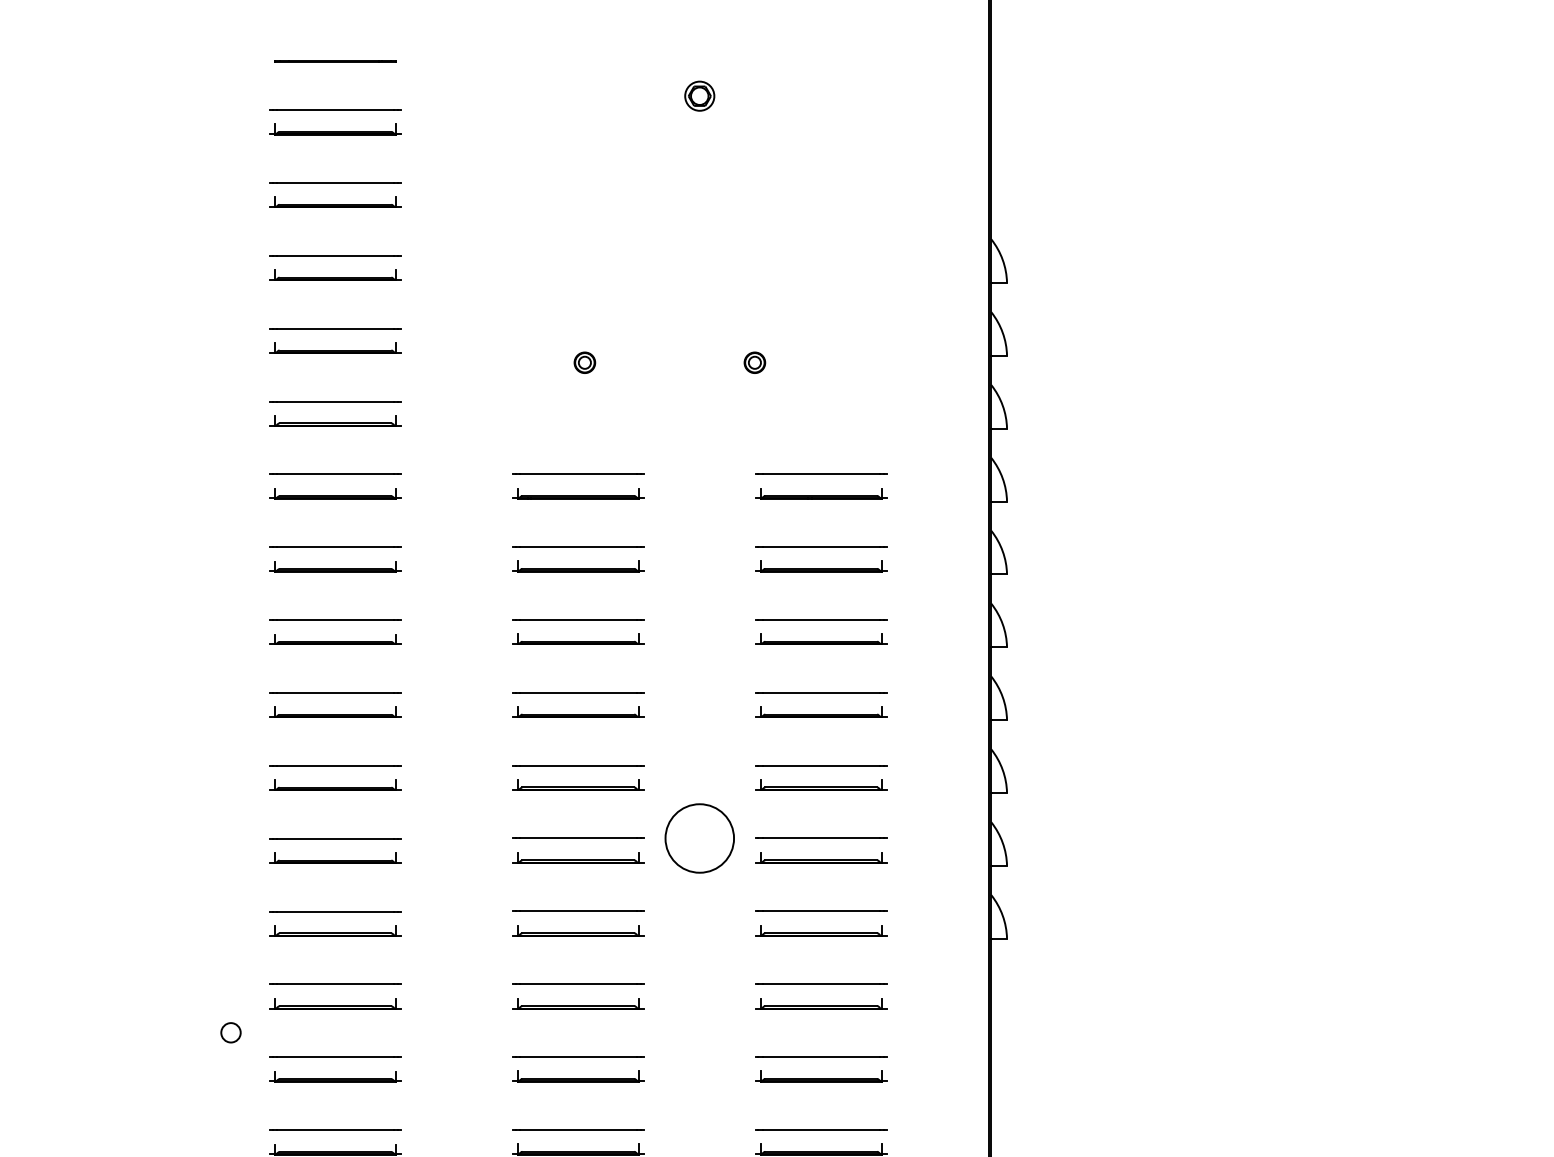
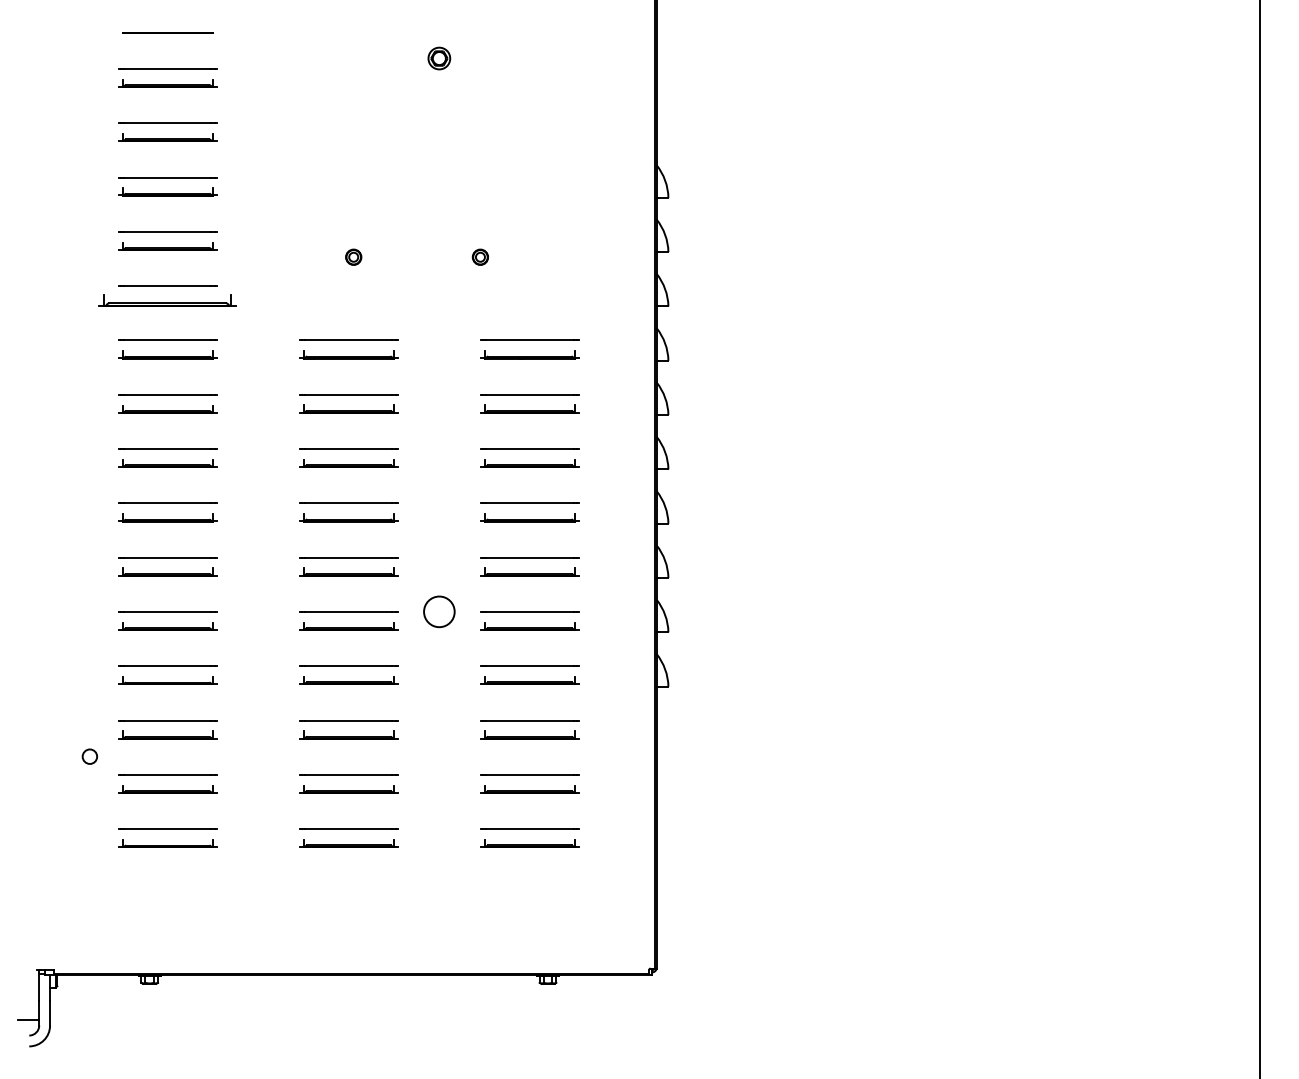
part: (335, 420) -> (167, 300), size x1.4
circle: (698, 837) -> (438, 611), size x0.6

